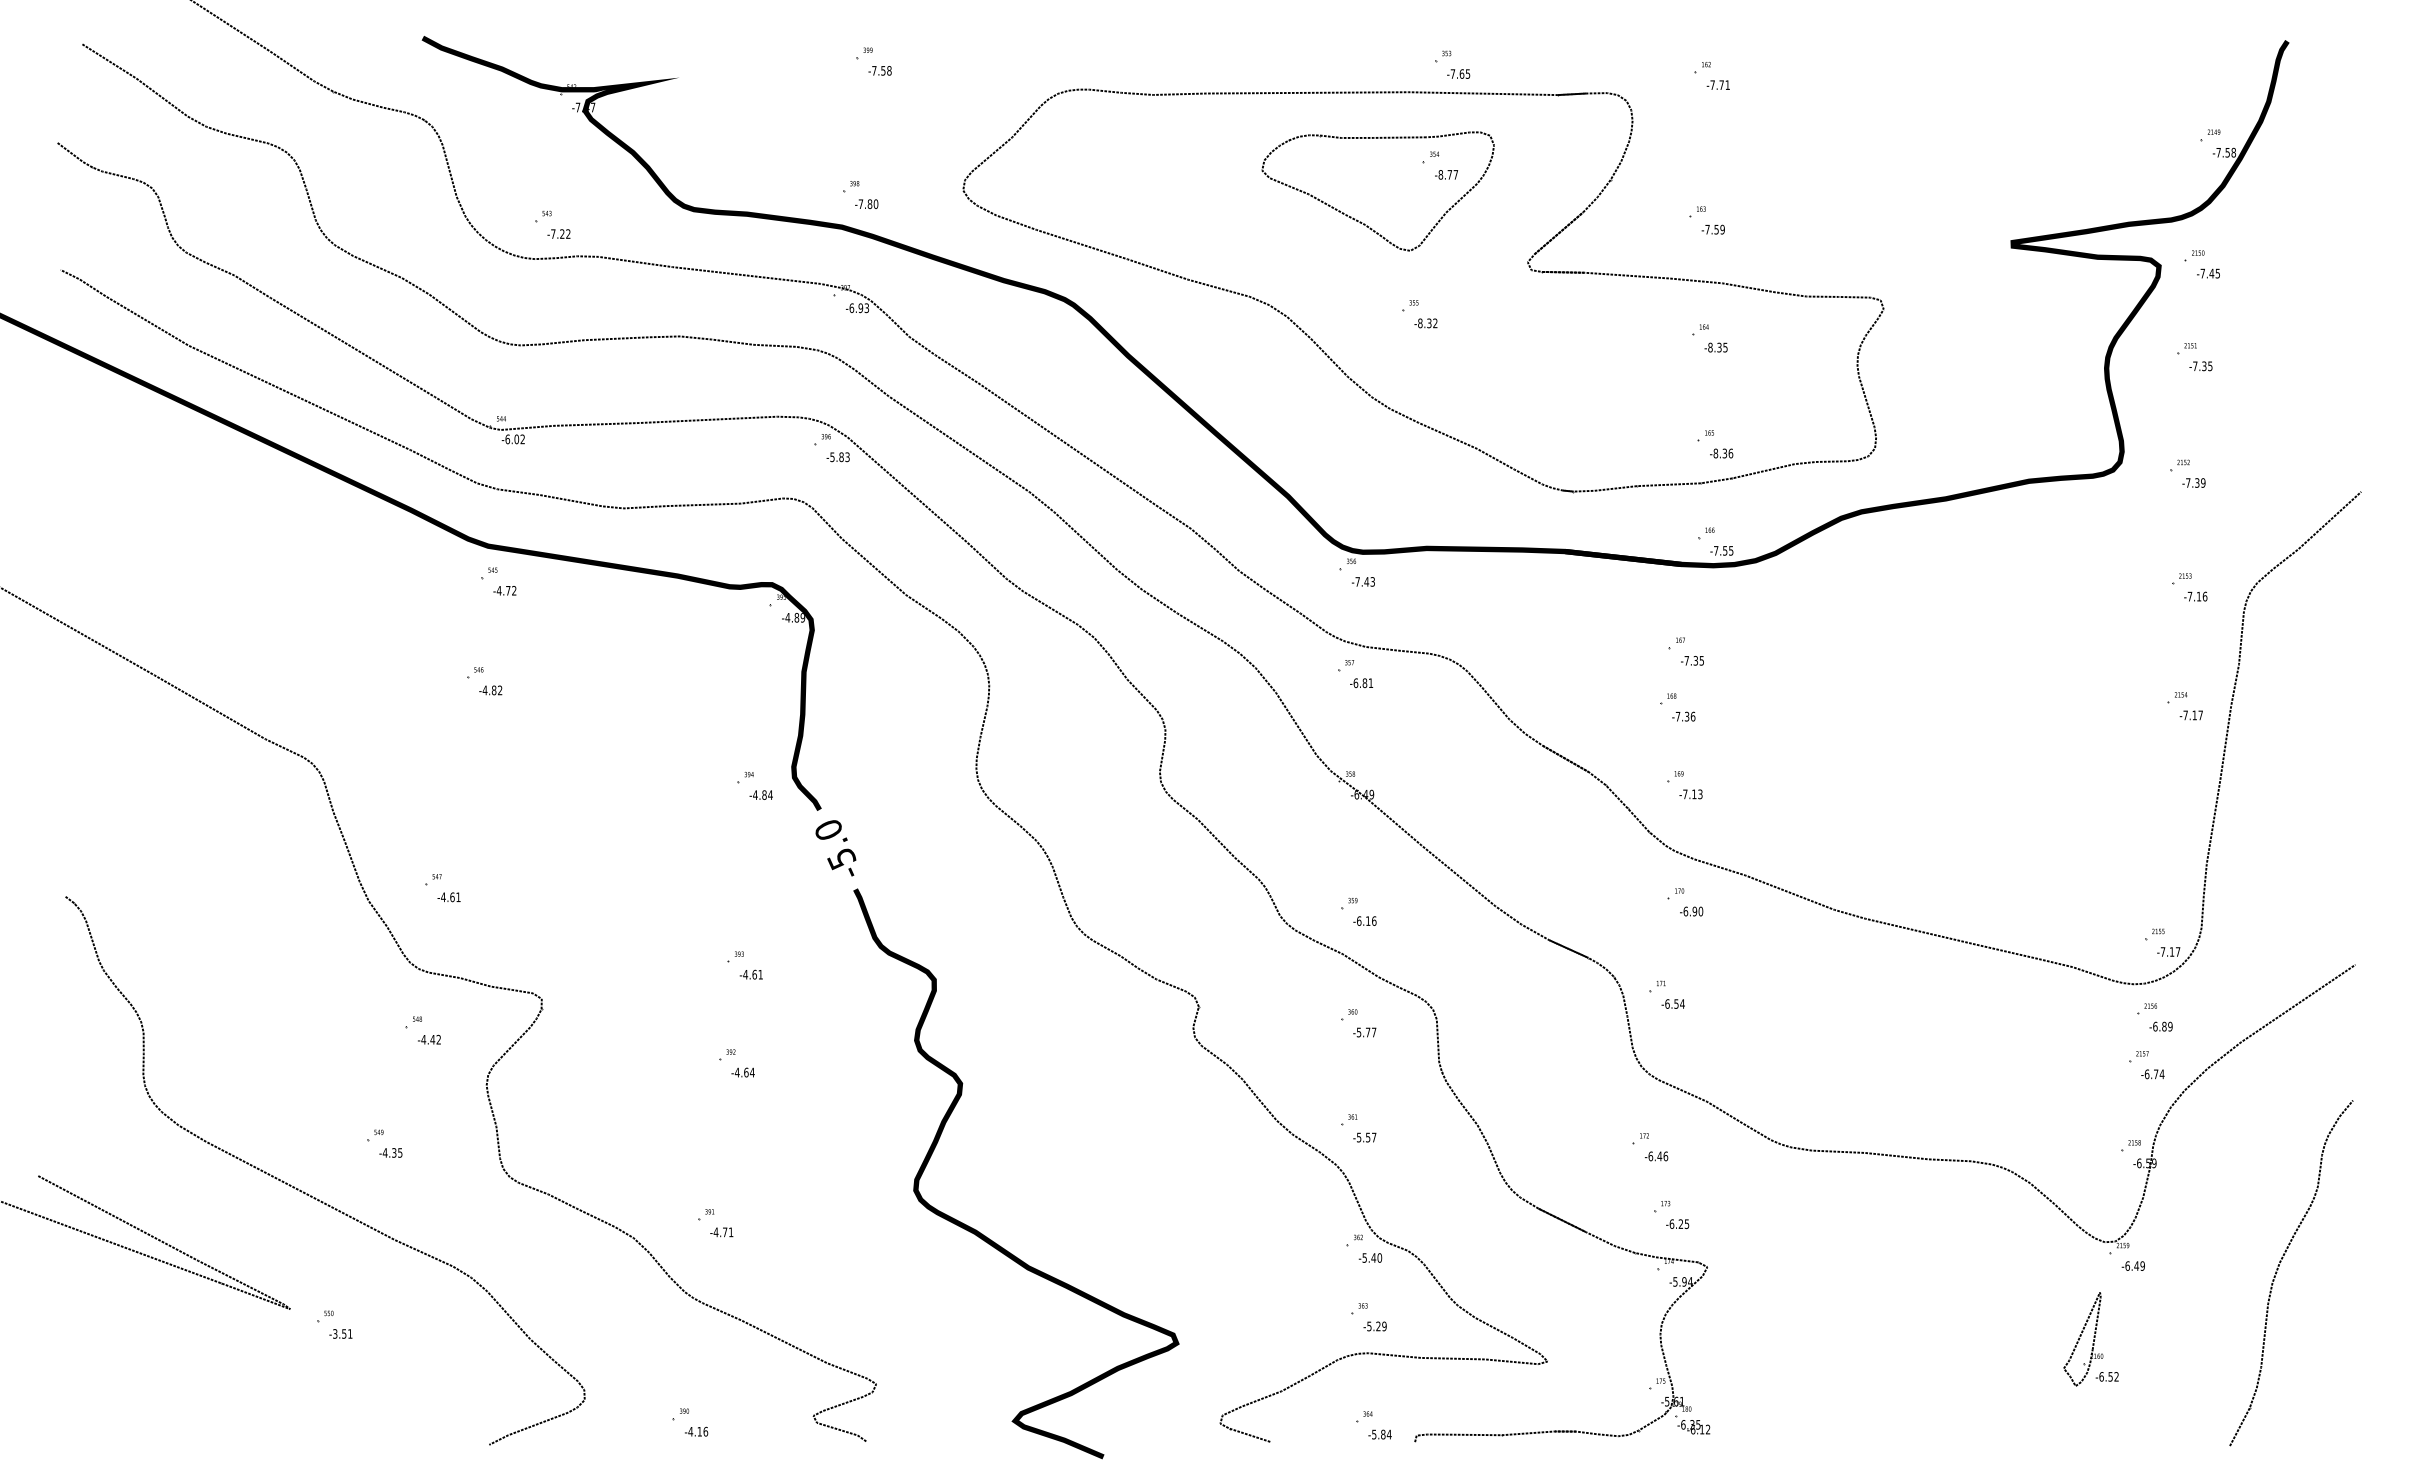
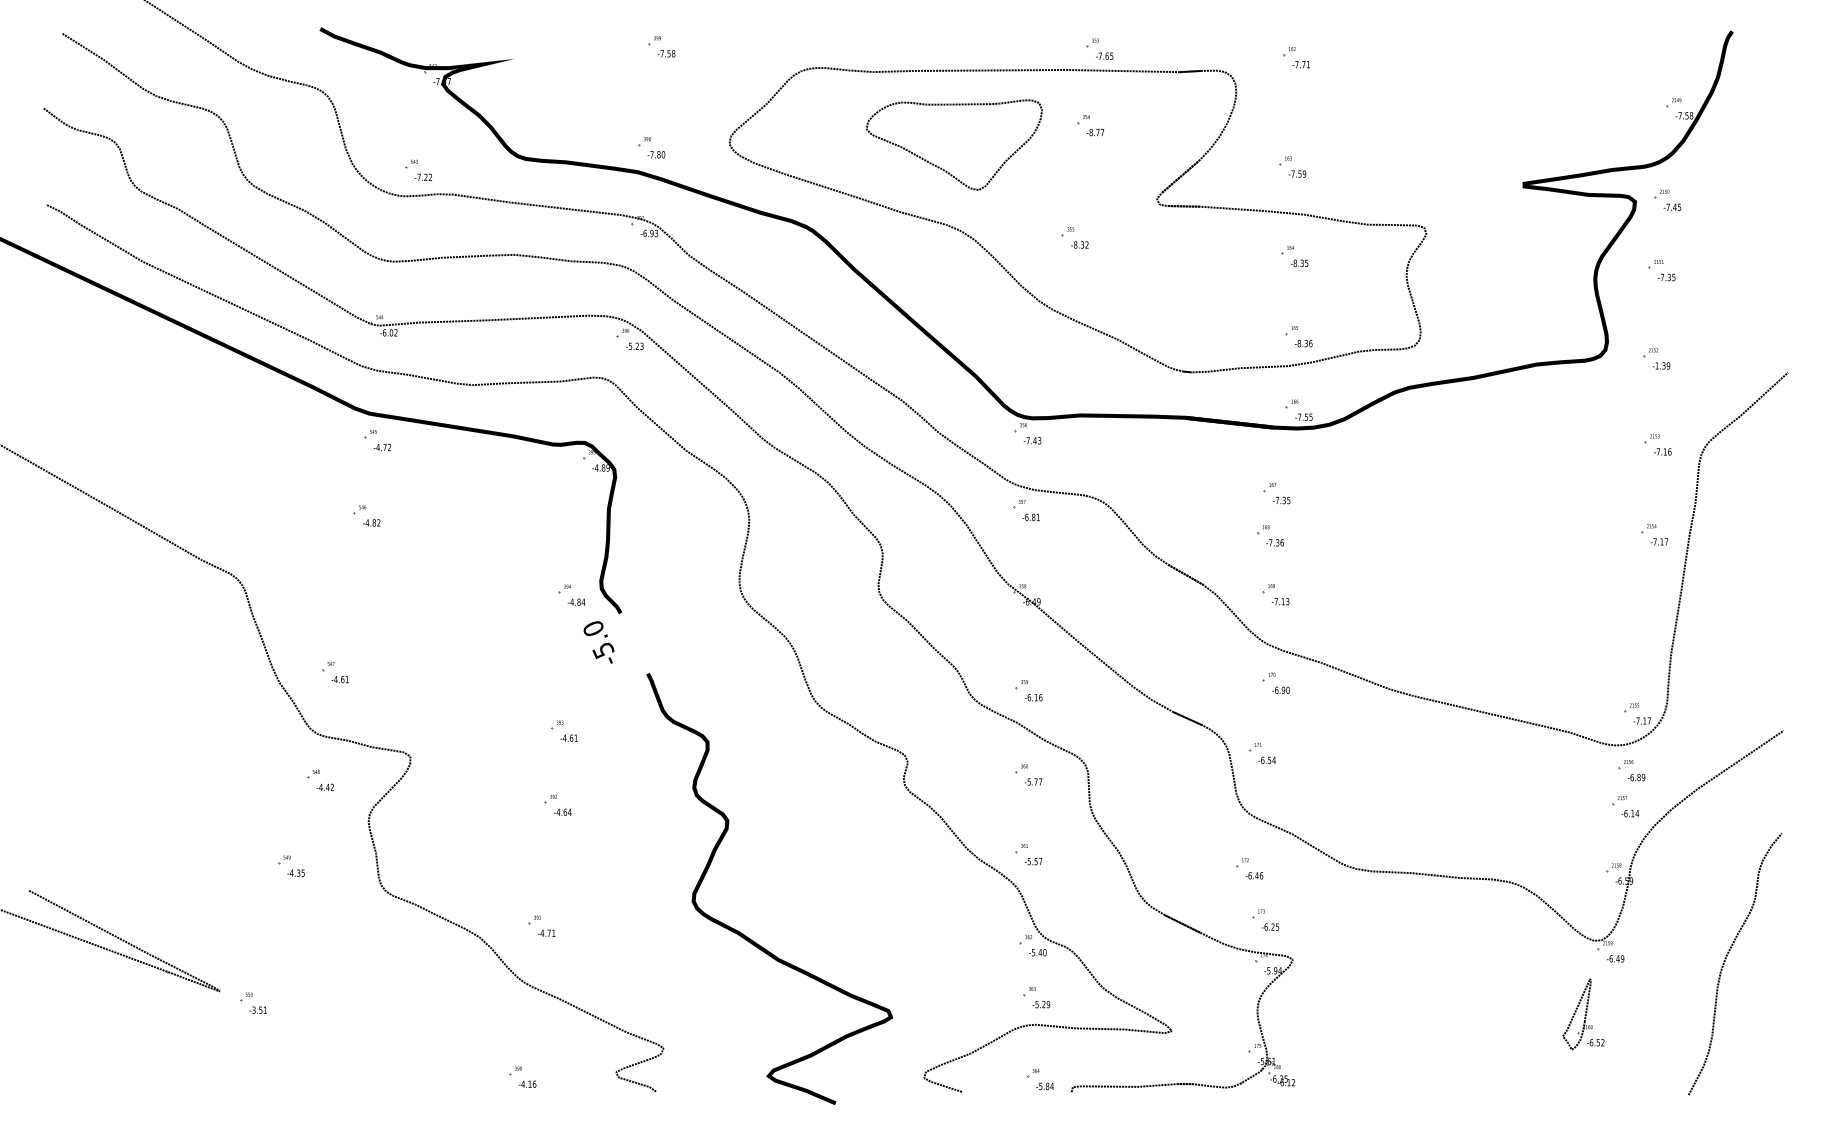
part: (1357, 219) -> (938, 166), moved
text: (841, 457) -> (637, 346), -5.83 -> -5.23
text: (2188, 482) -> (1657, 365), -7.39 -> -1.39
text: (835, 848) -> (598, 642), moved
text: (2156, 1074) -> (1633, 813), -6.74 -> -6.14
curve: (311, 1195) -> (236, 905), removed

